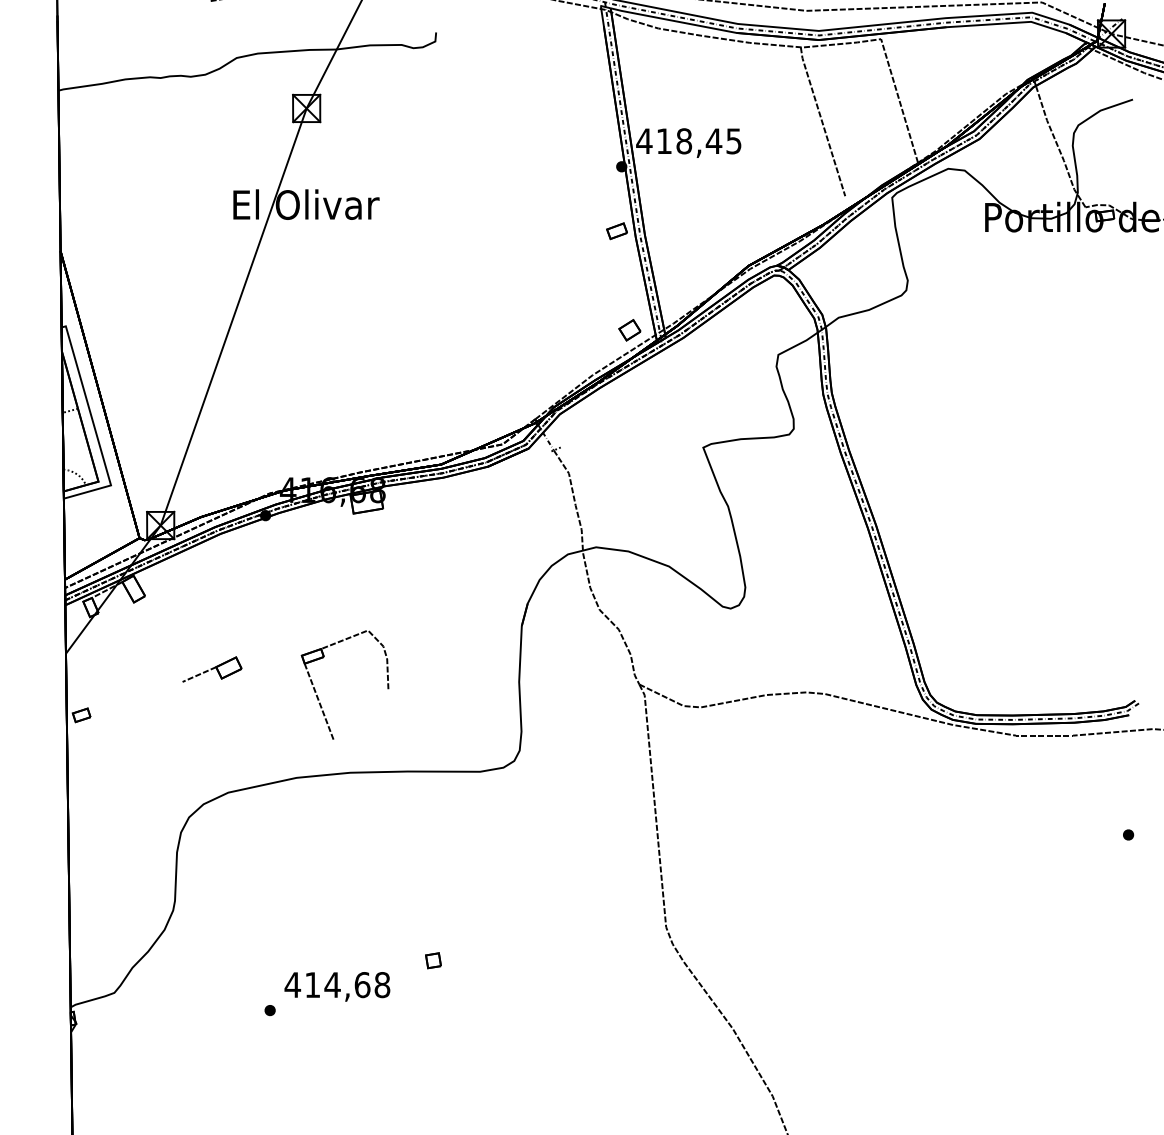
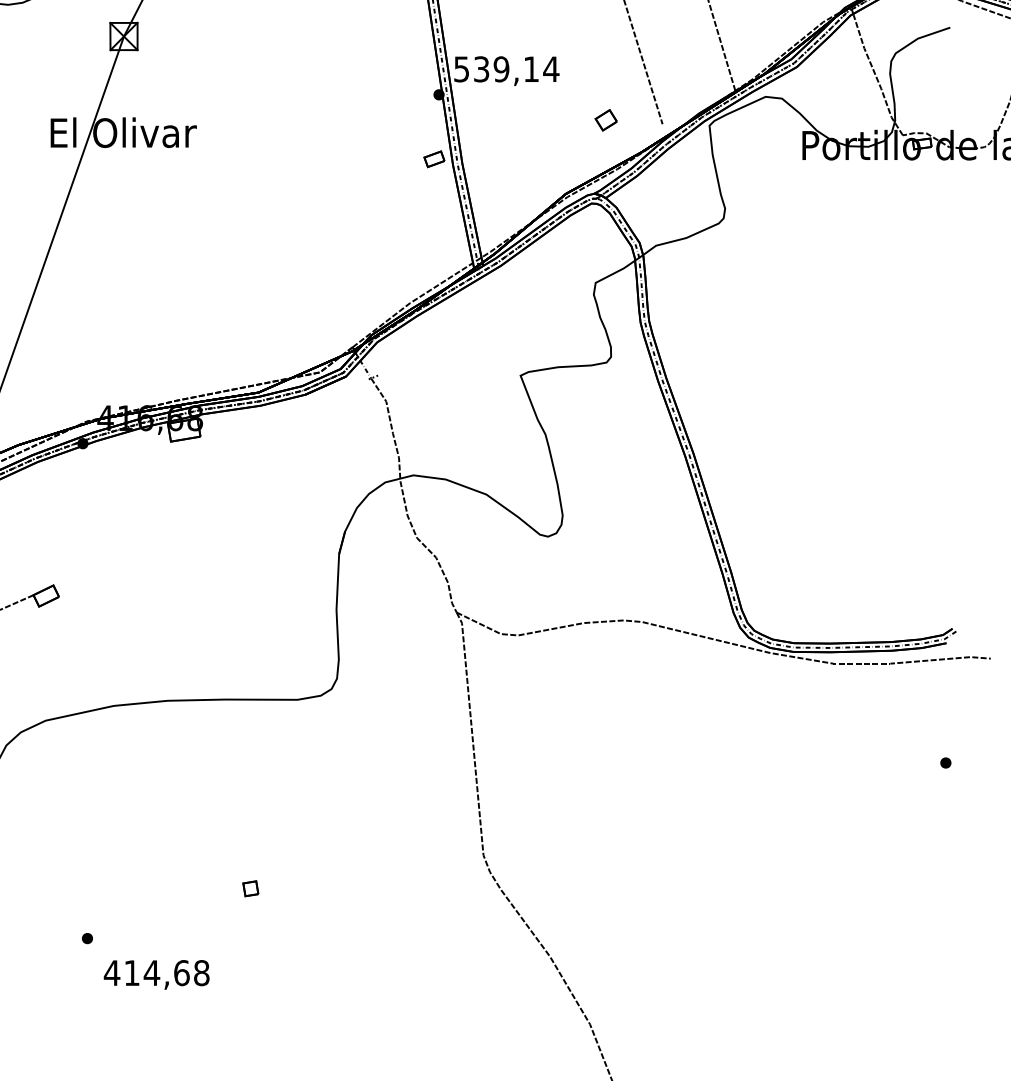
text: (689, 141) -> (506, 69), 418,45 -> 539,14
part: (629, 330) -> (605, 120), moved
part: (318, 696) -> (135, 624), removed
text: (337, 986) -> (156, 974), moved

